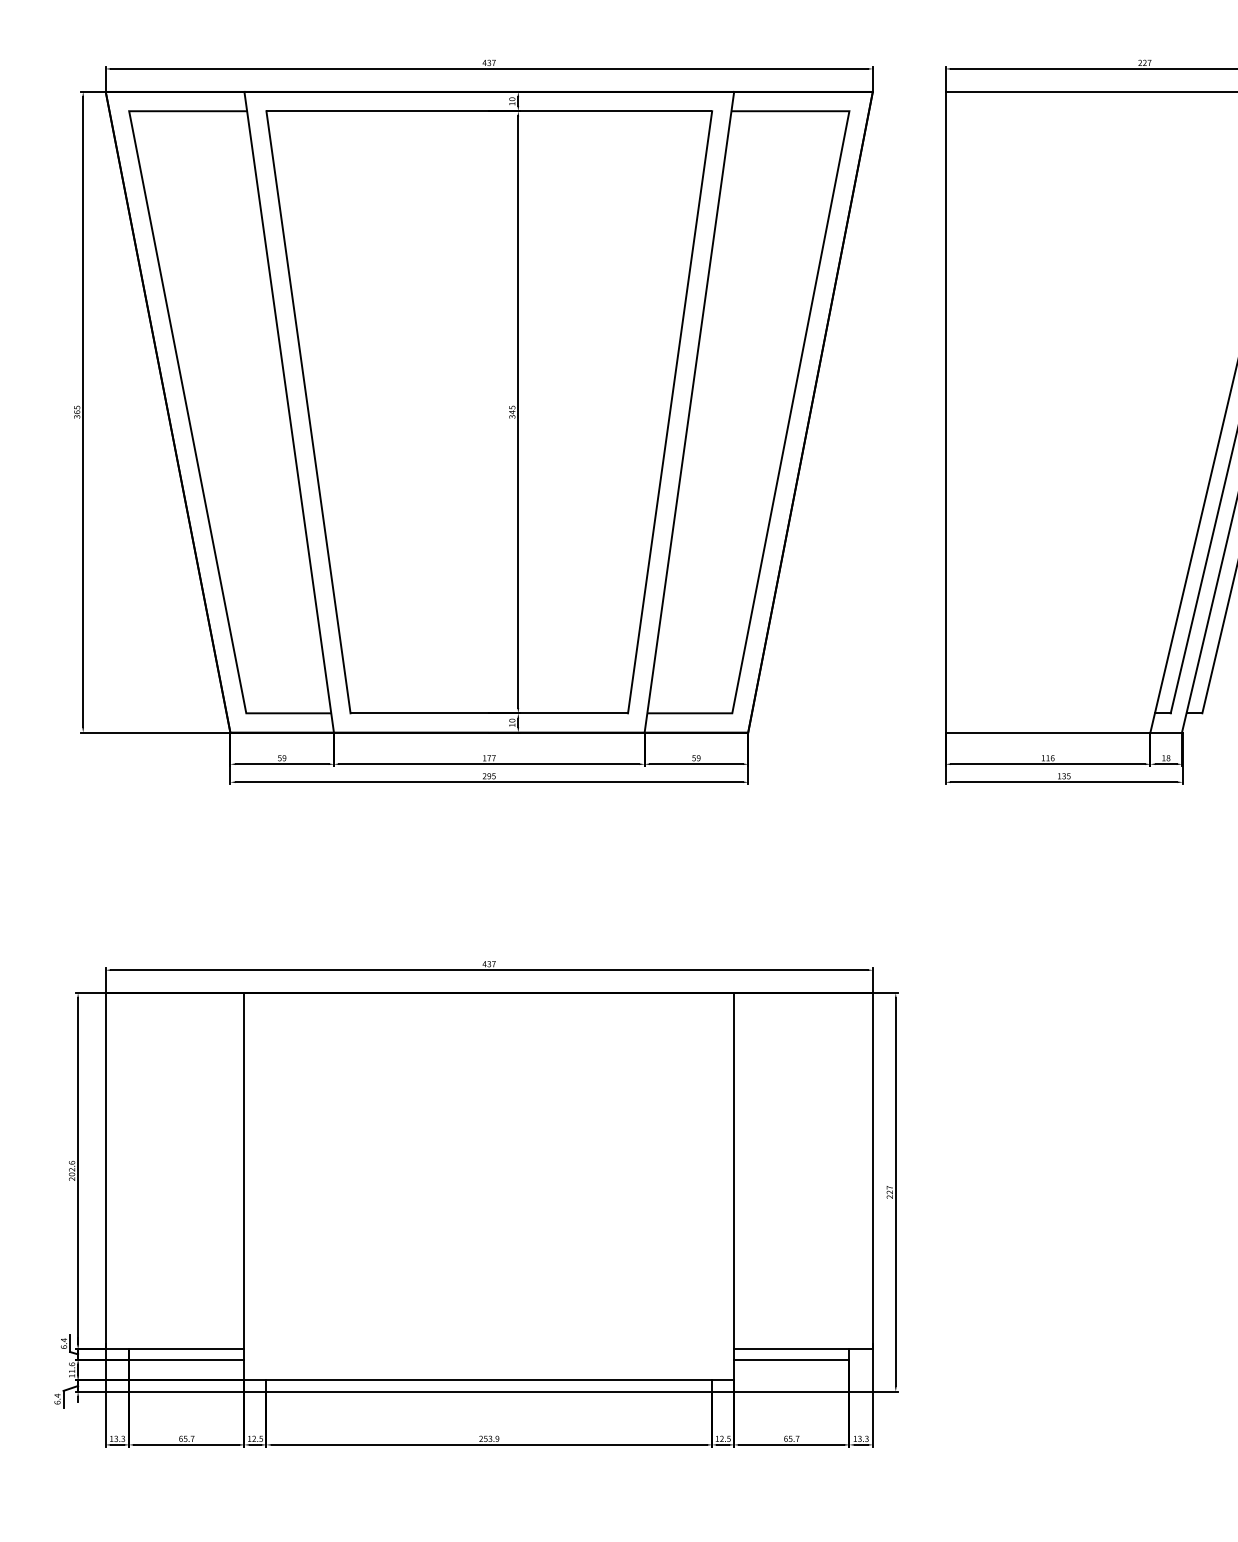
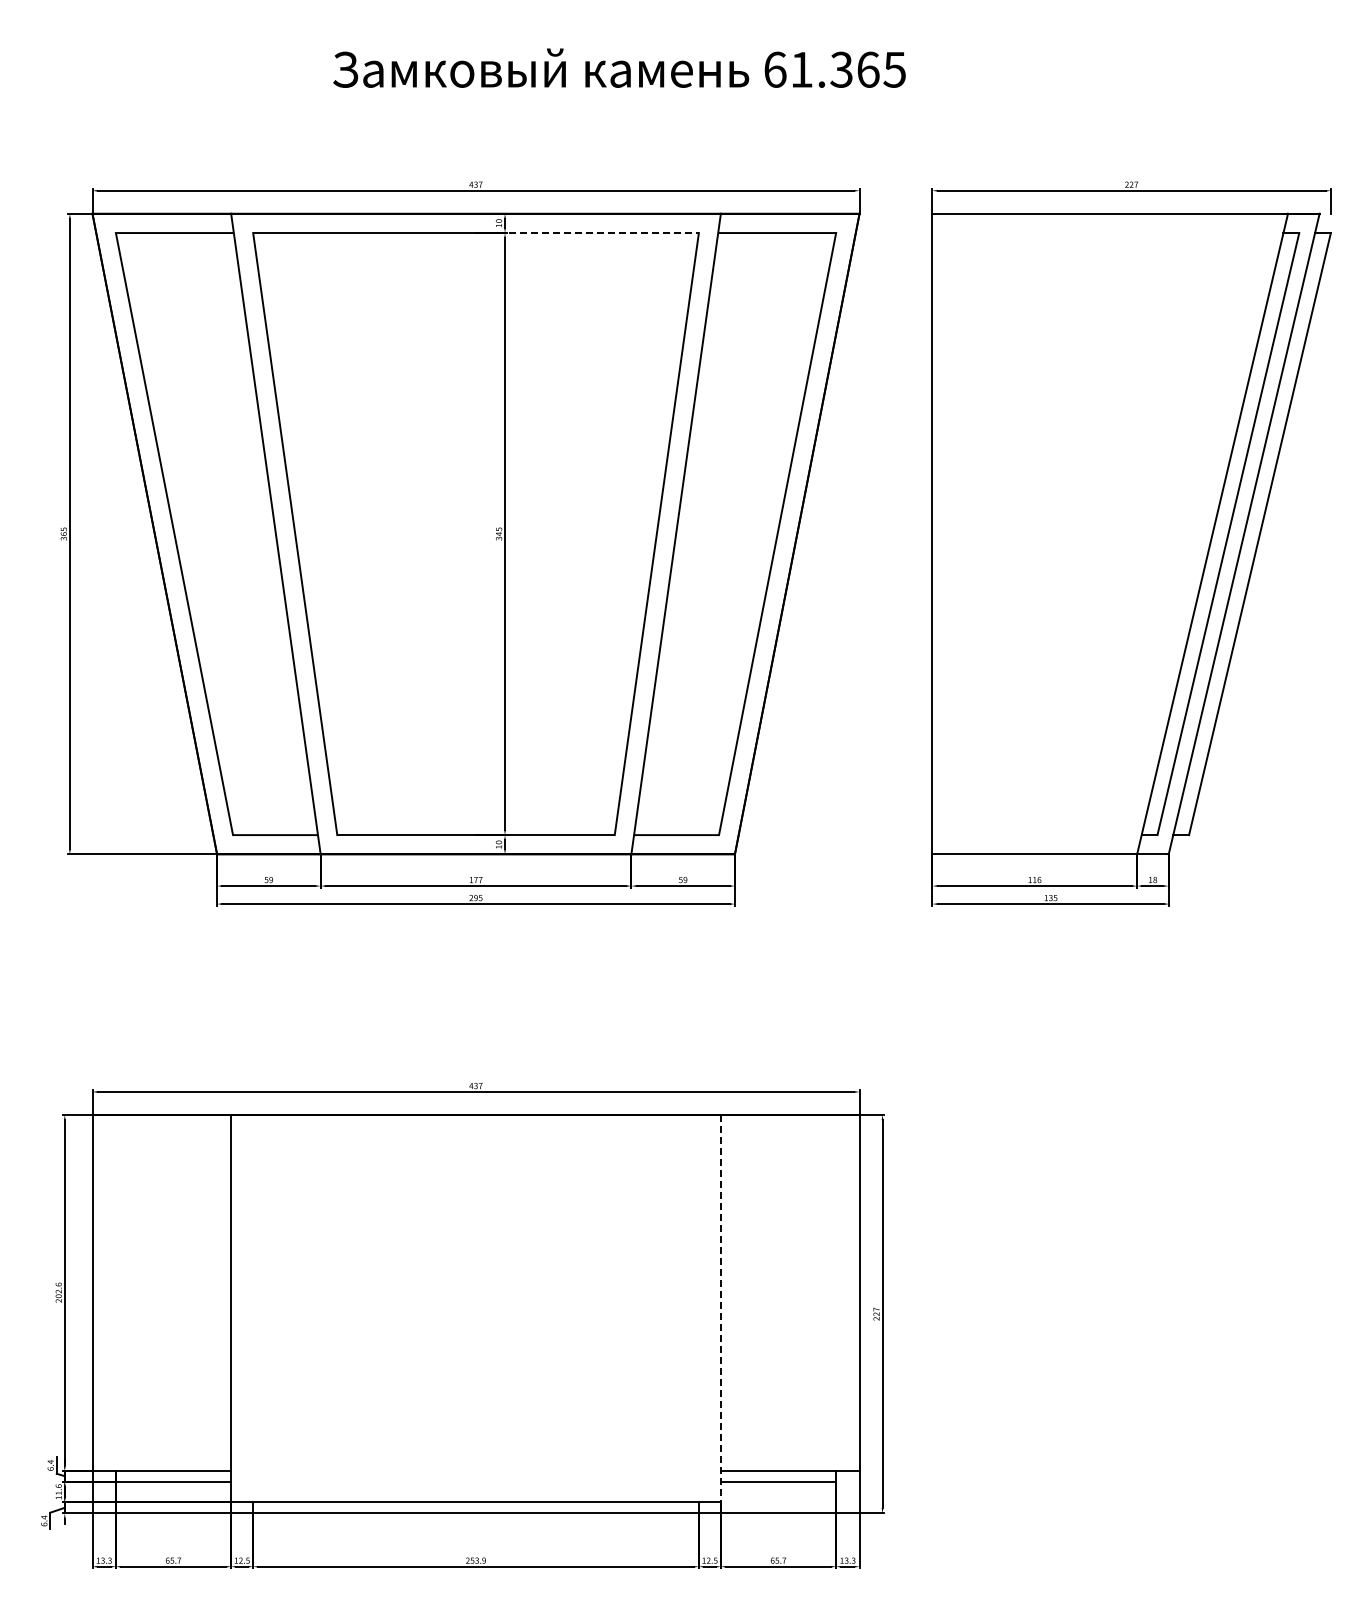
line: (600, 111) -> (587, 233), solid -> dashed
line: (733, 1186) -> (720, 1308), solid -> dashed

